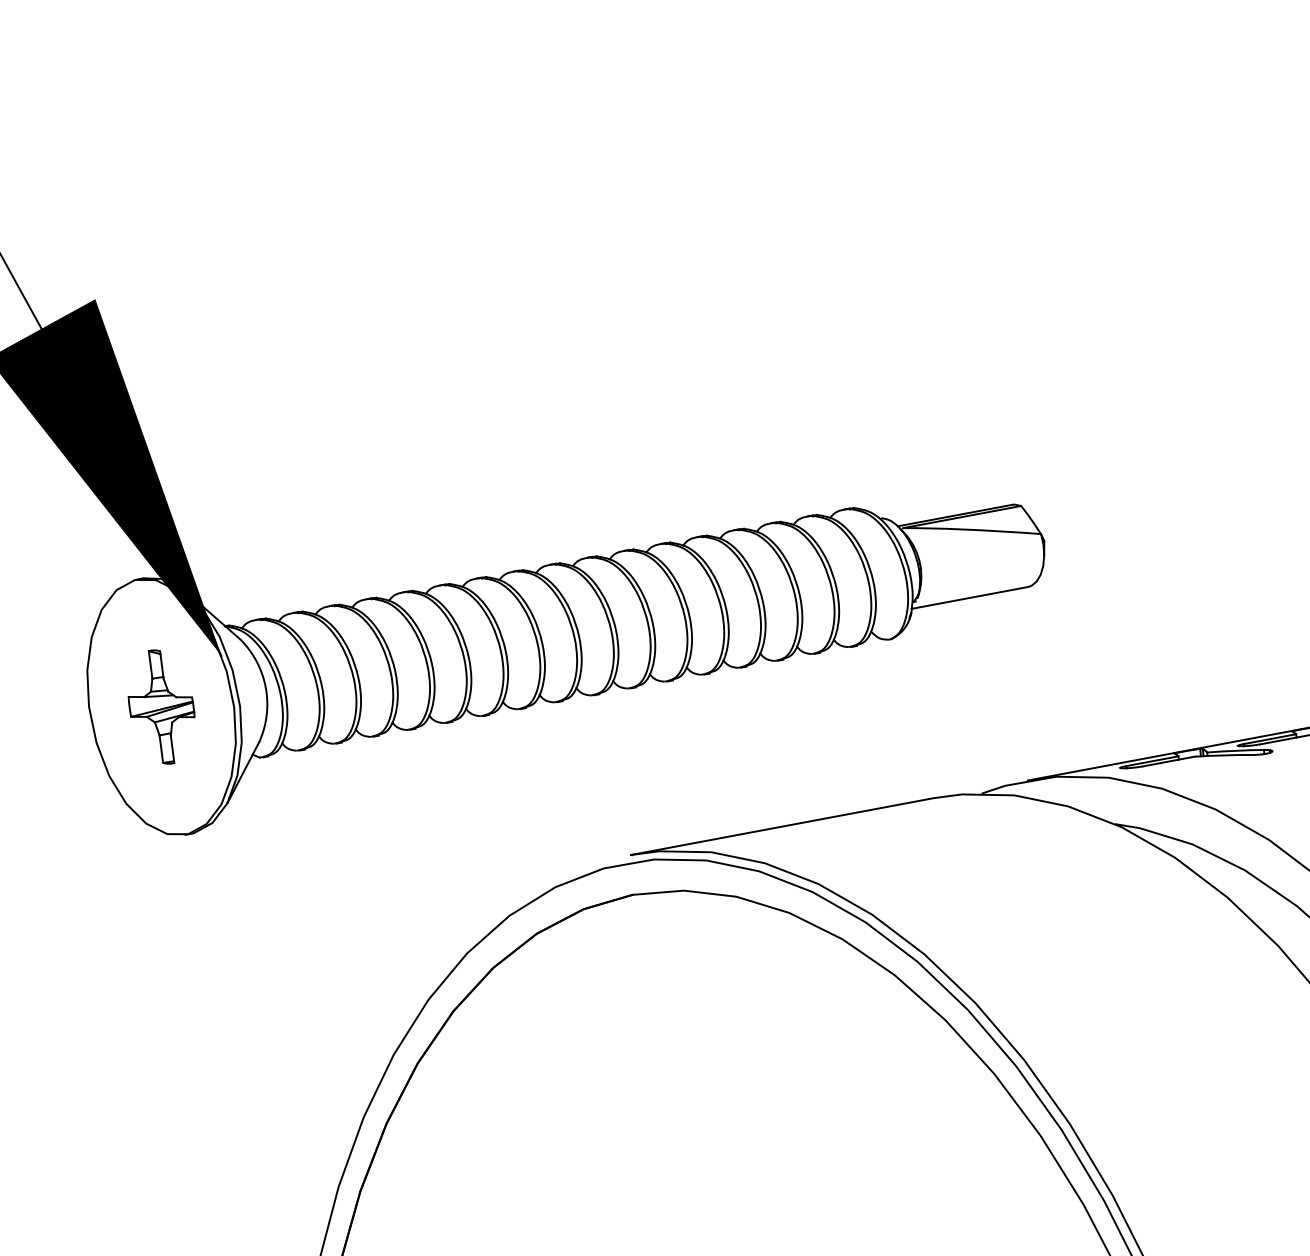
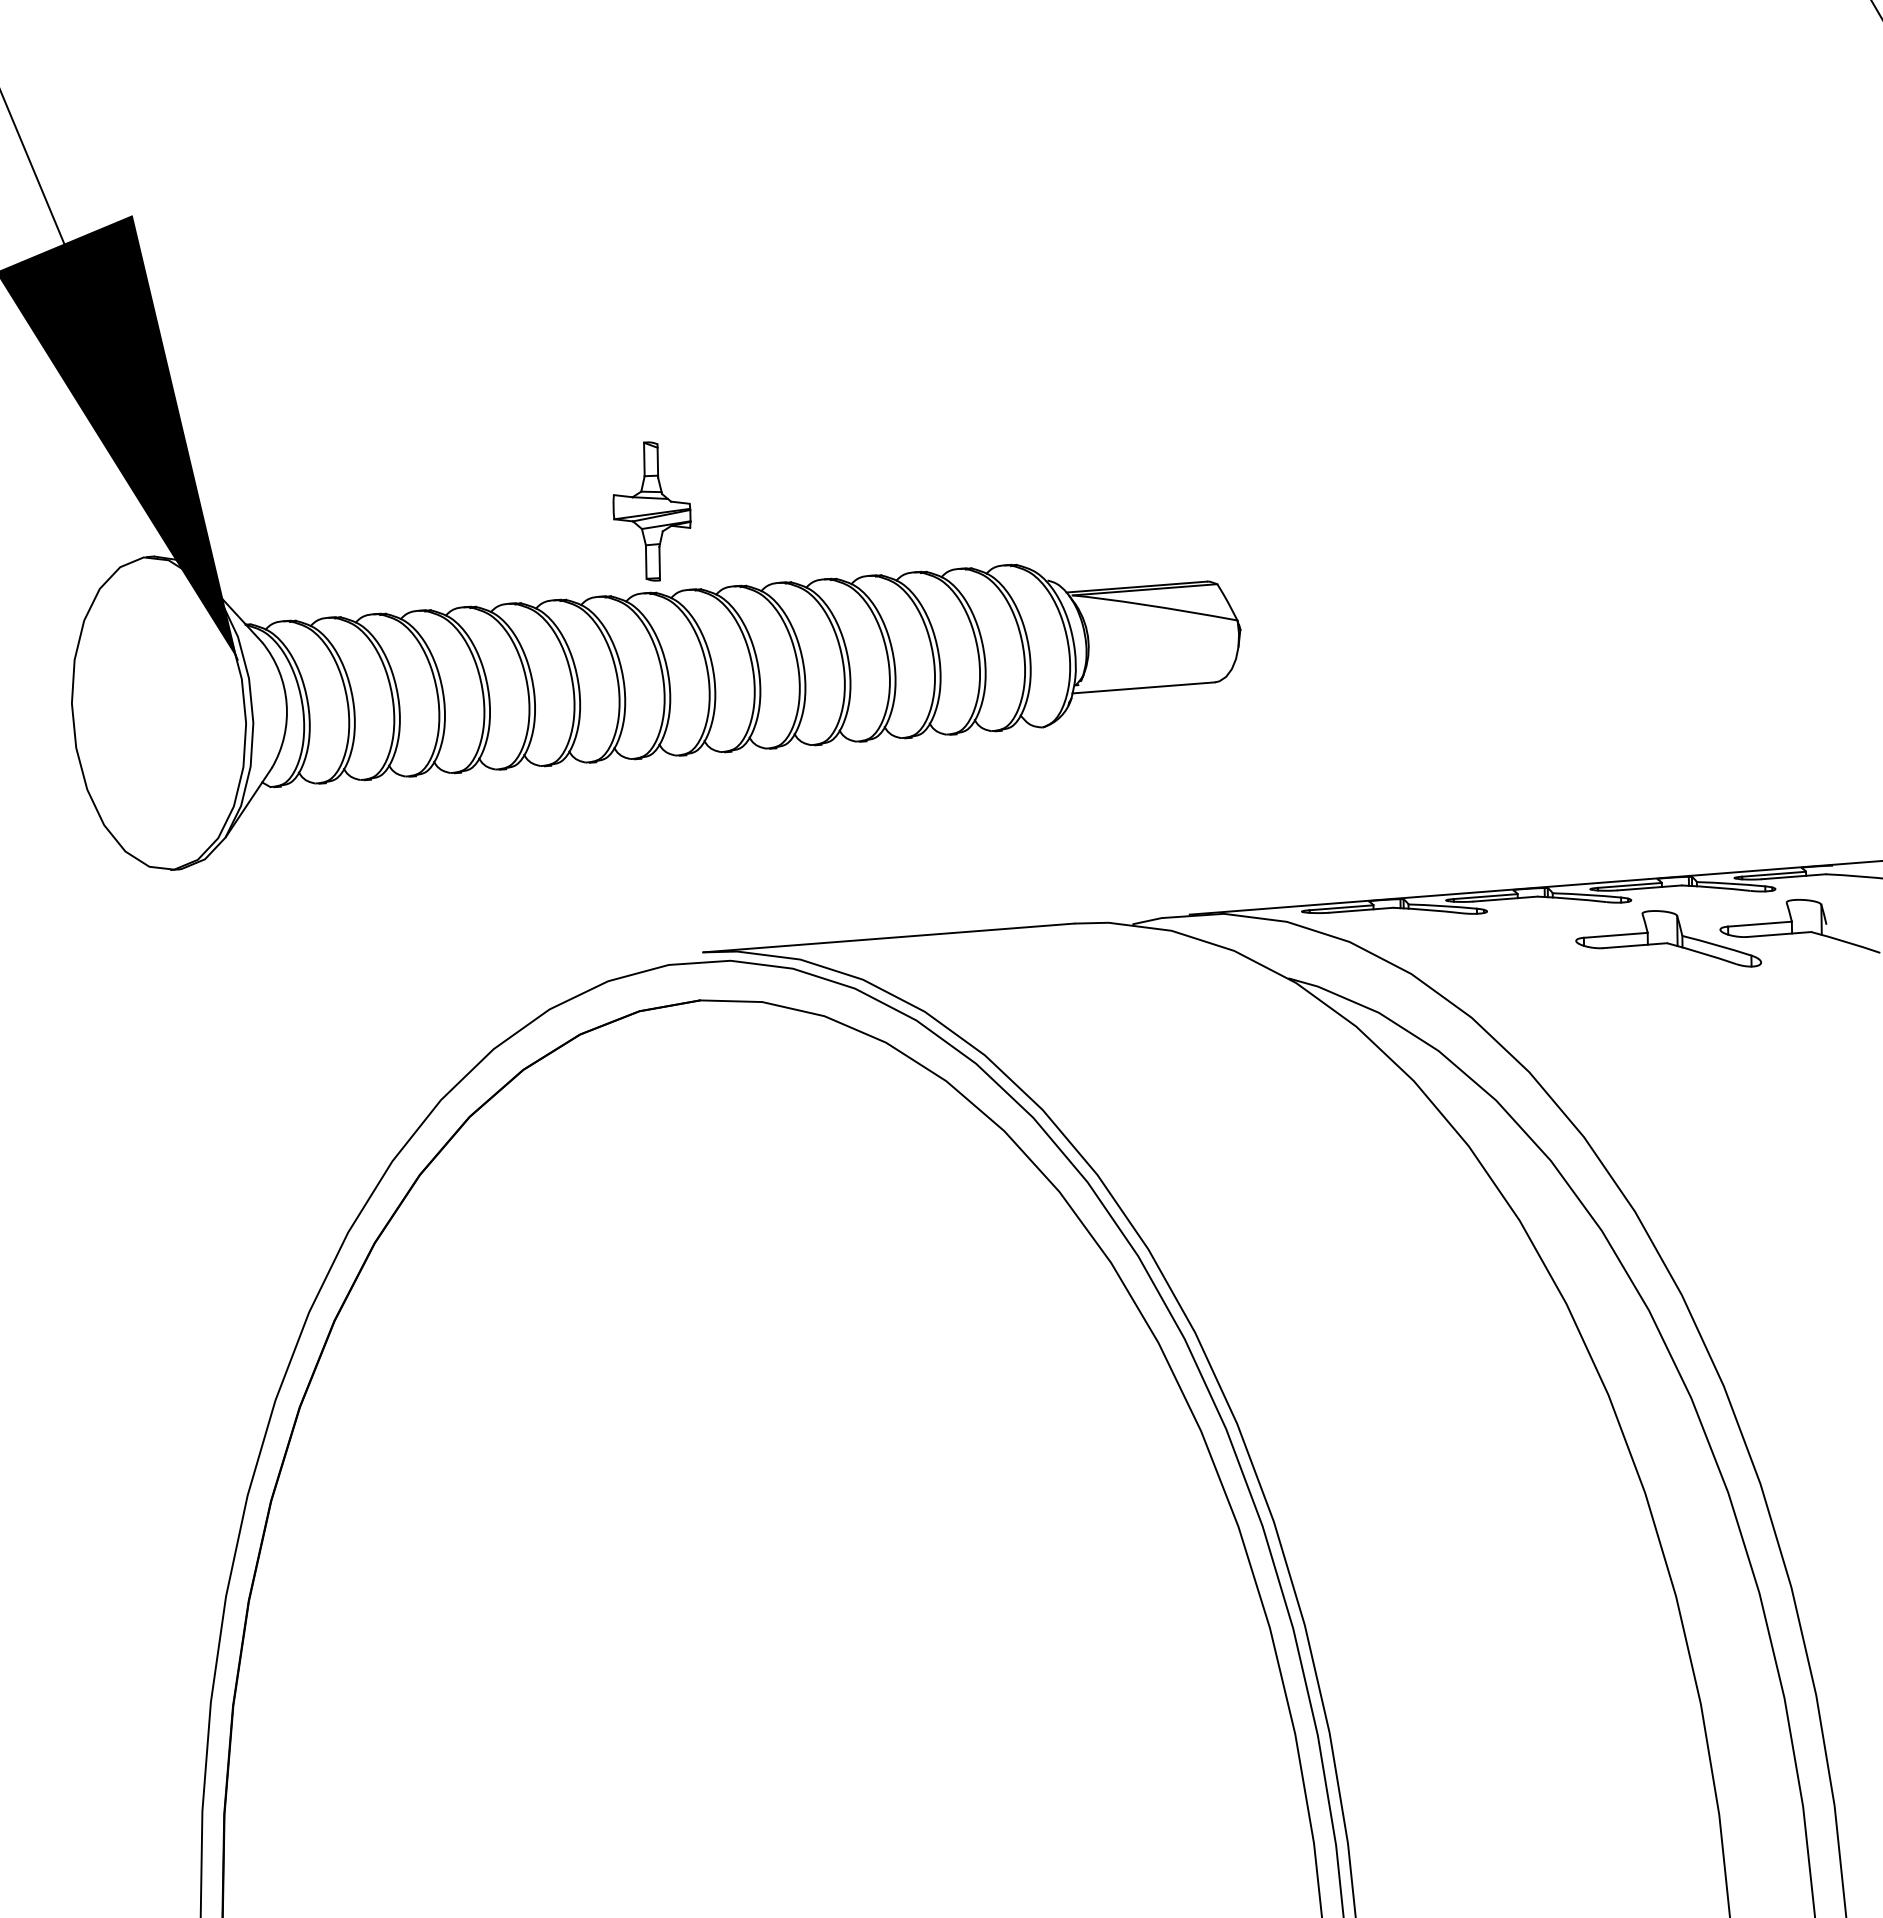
part: (161, 707) -> (651, 511), moved

